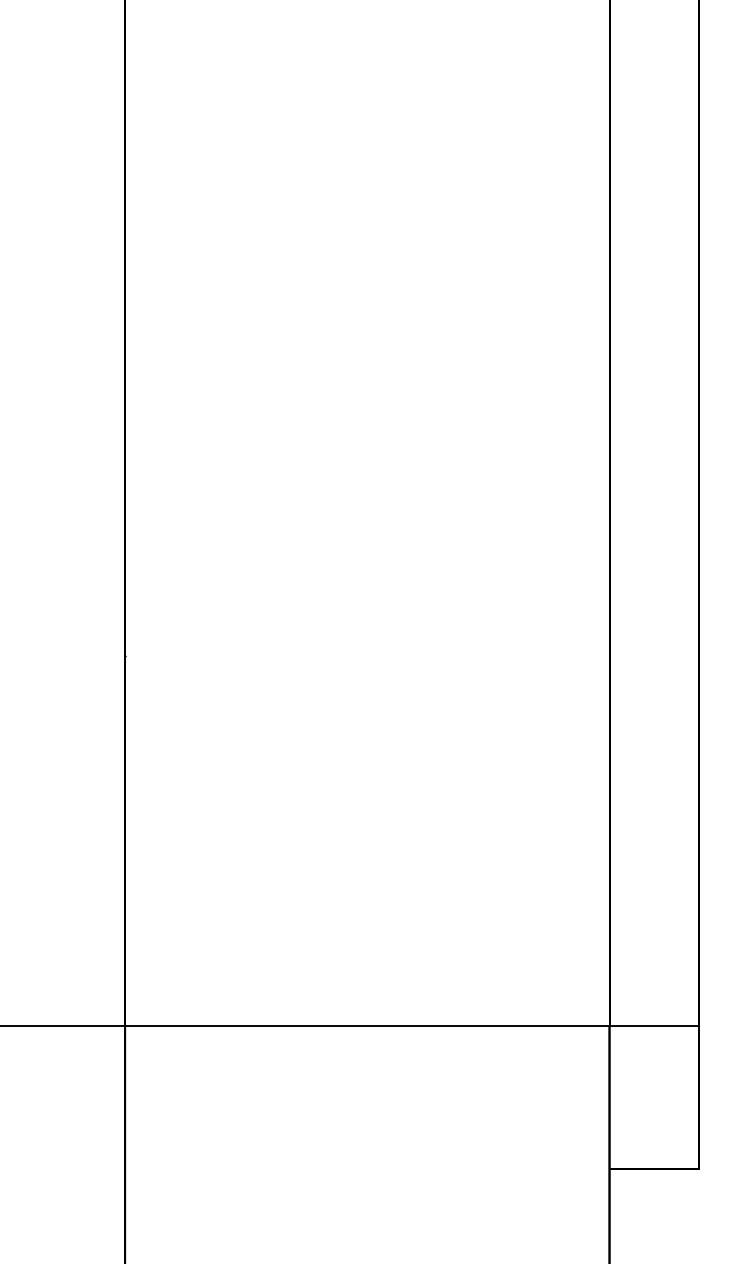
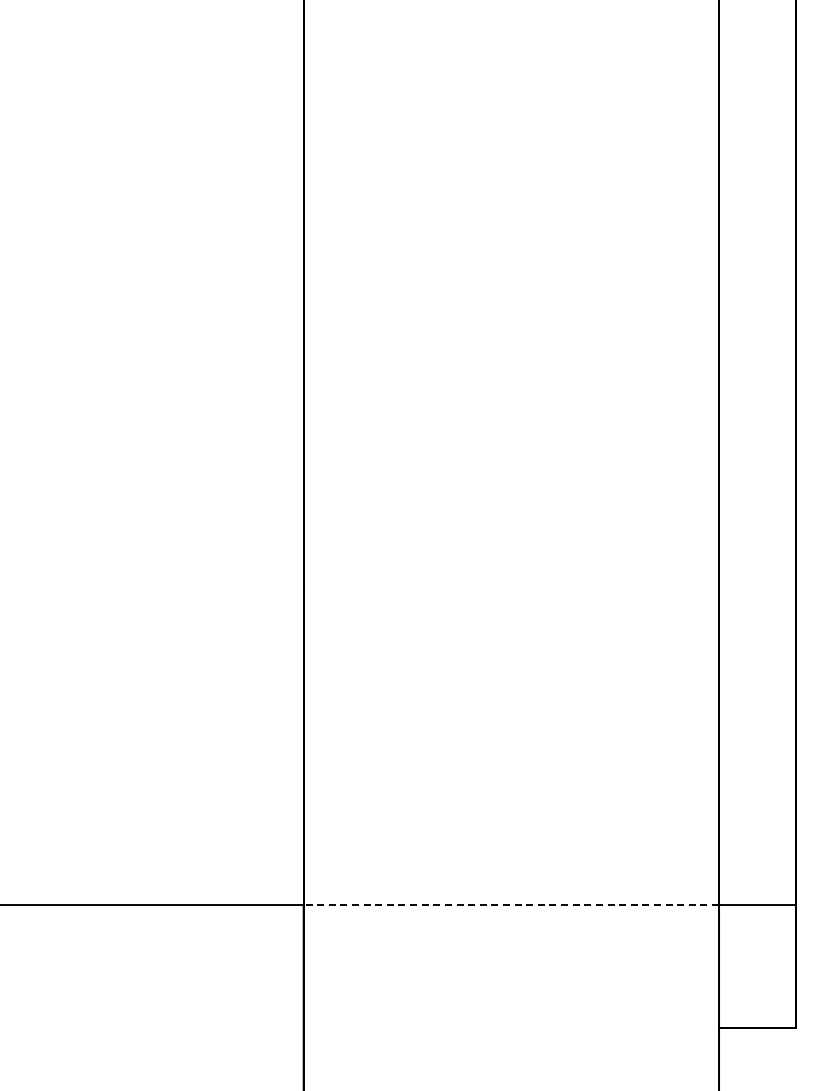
line: (367, 1026) -> (511, 905), solid -> dashed

